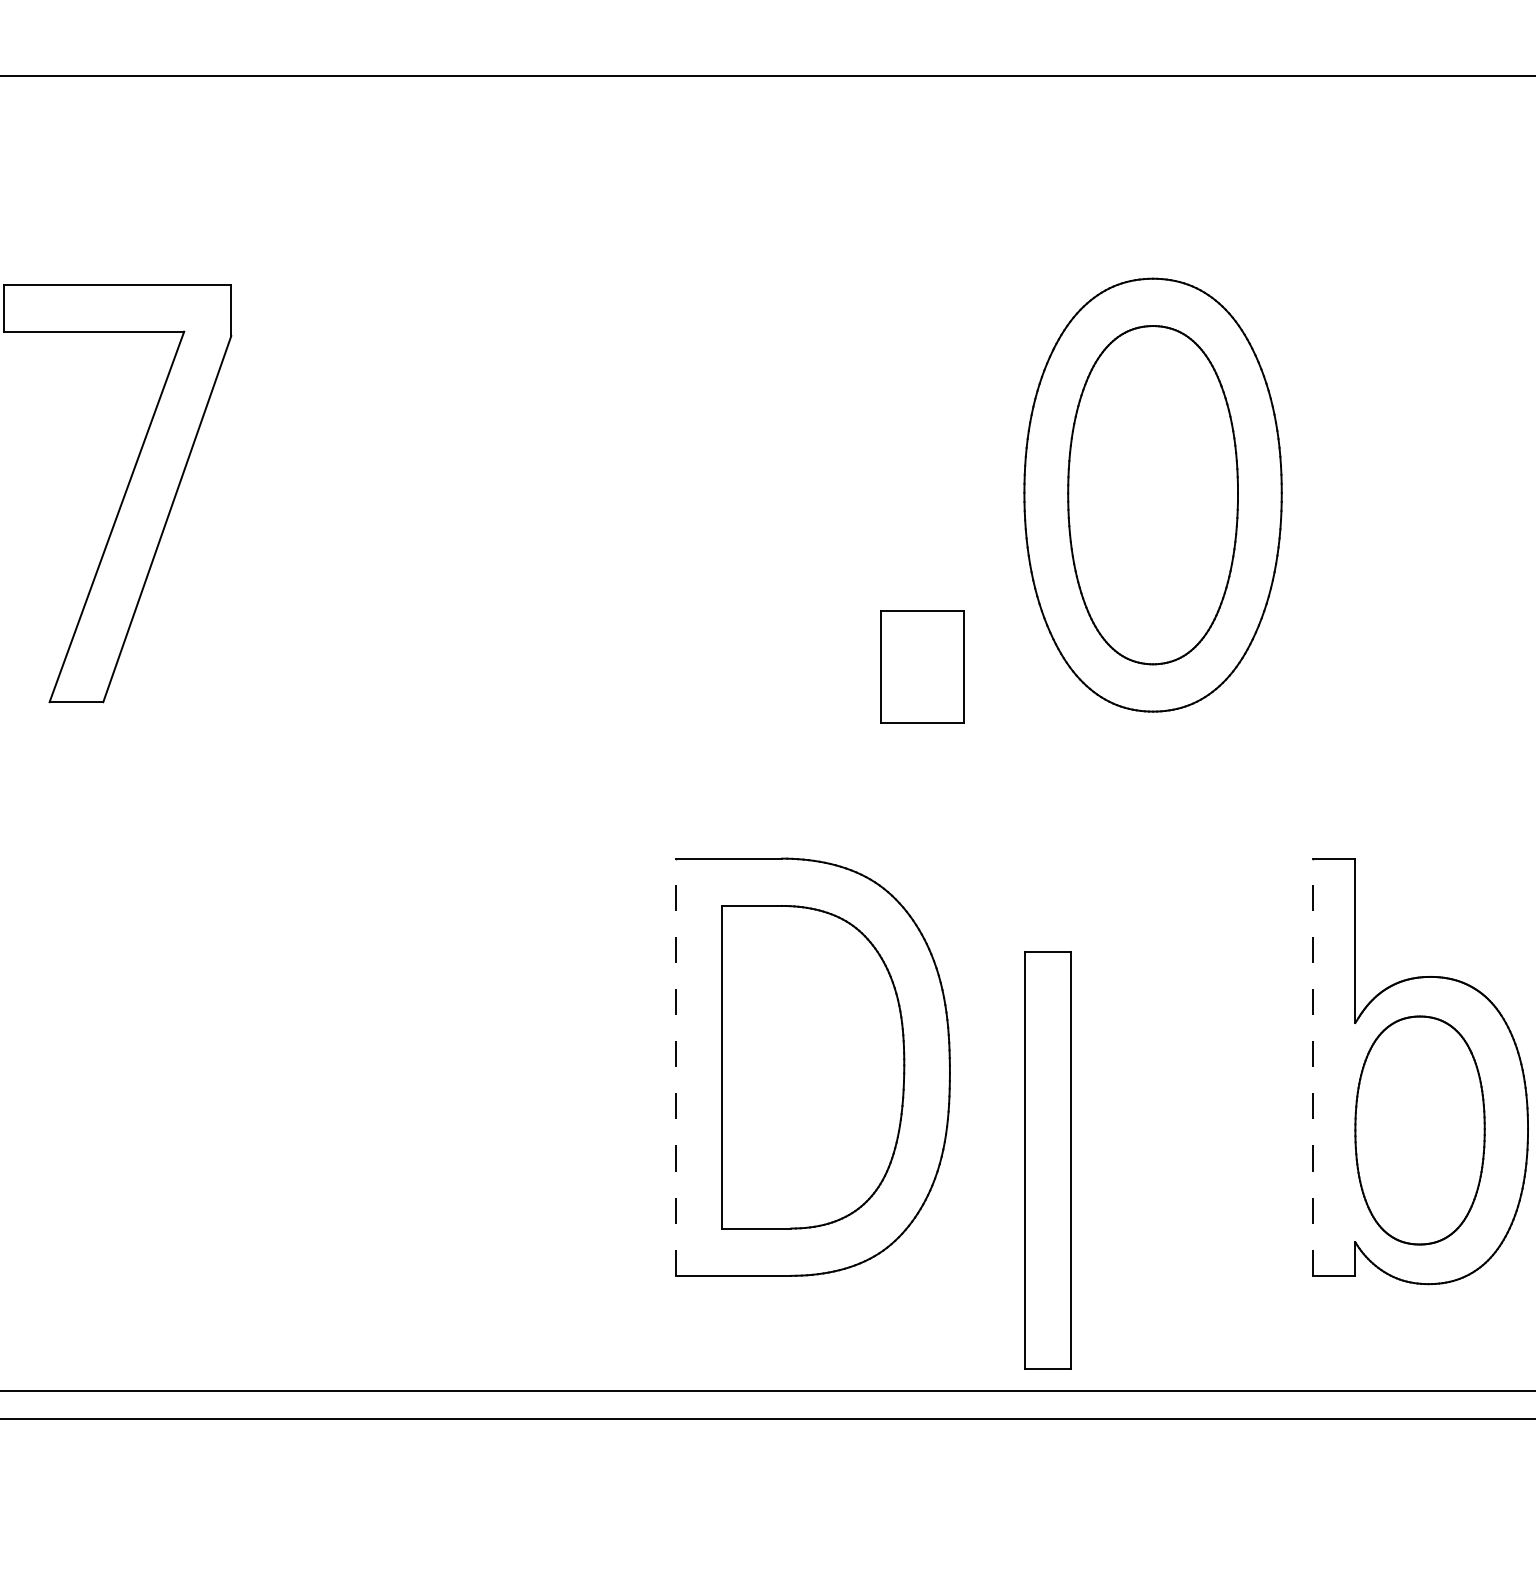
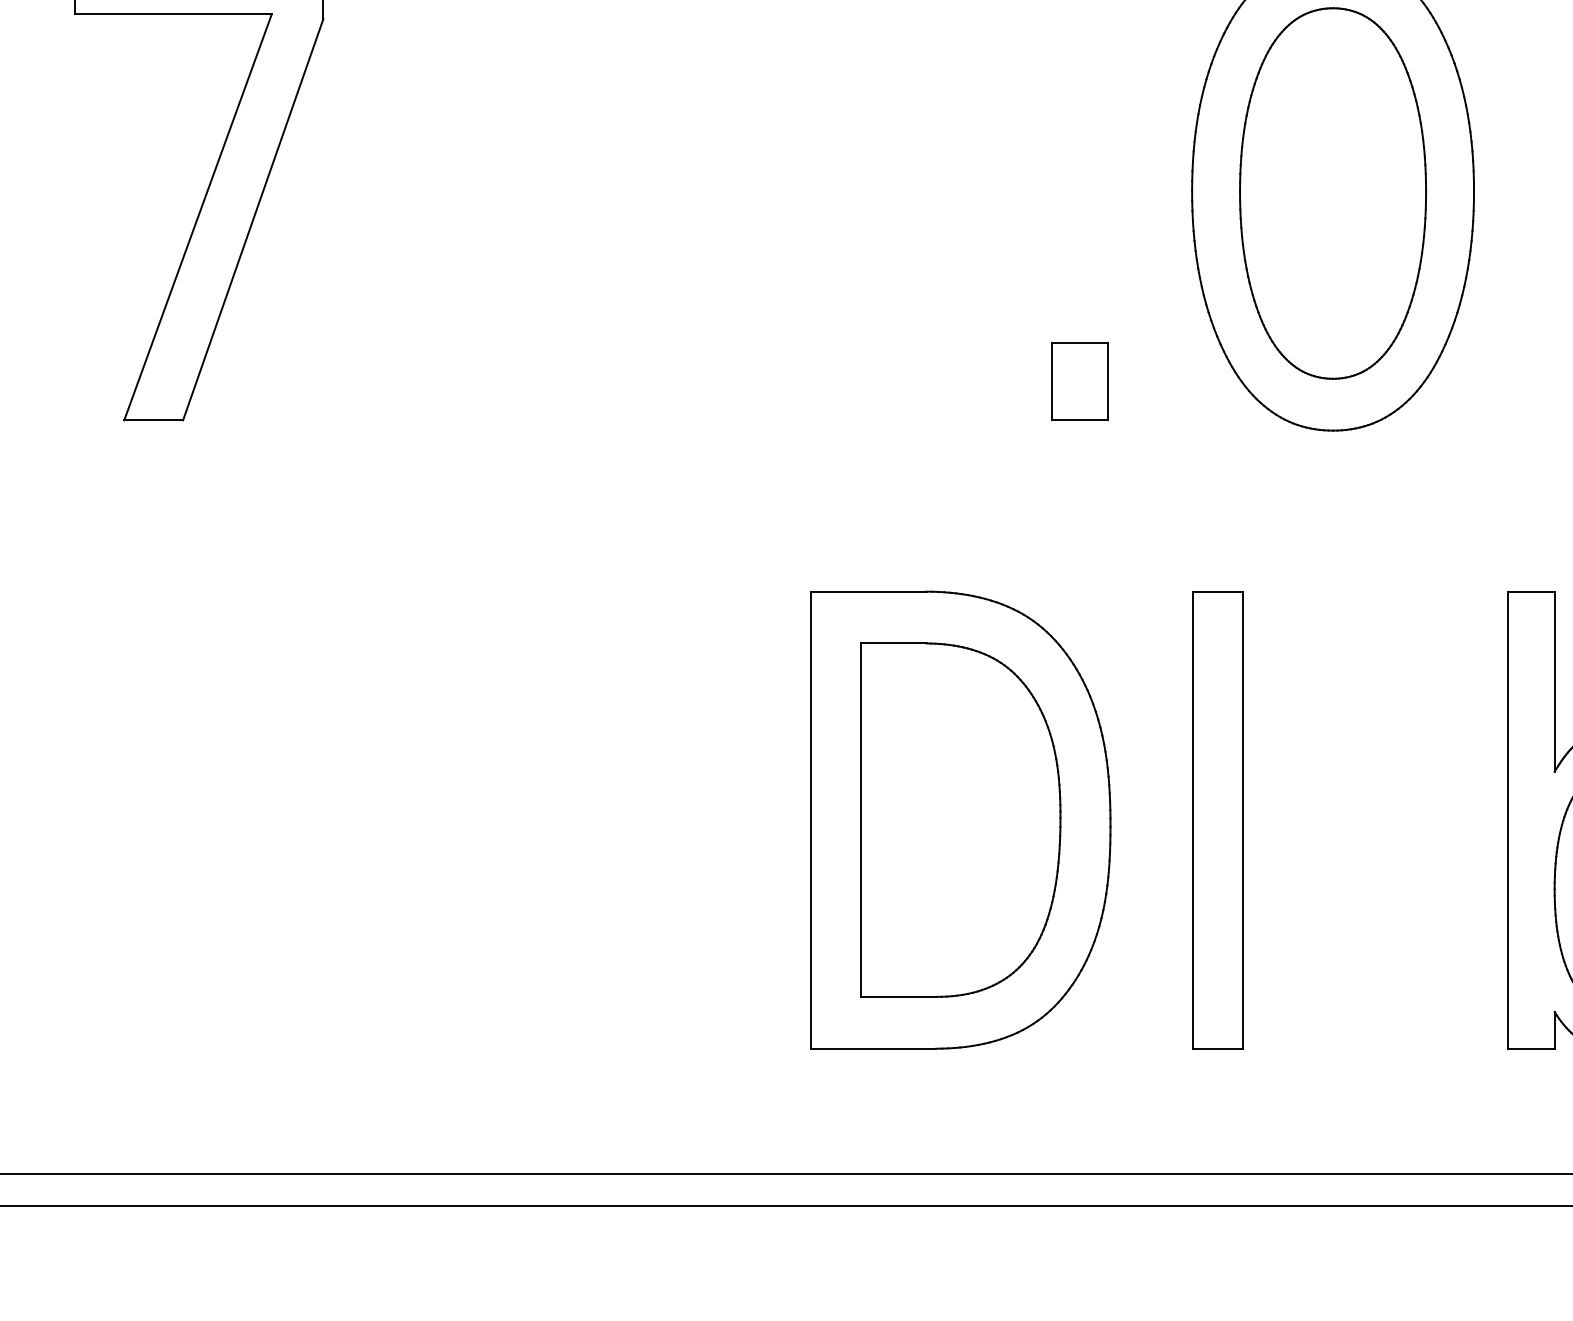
part: (921, 666) -> (1079, 381), size x0.62
line: (676, 1067) -> (811, 820), dashed -> solid
line: (1312, 1067) -> (1507, 820), dashed -> solid
part: (1047, 1160) -> (1217, 820), moved

